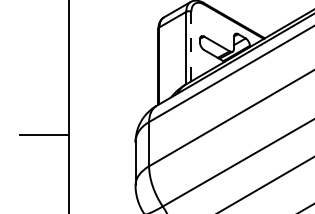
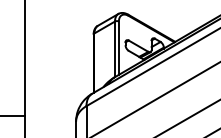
line: (191, 46) -> (119, 48), dashed -> solid

